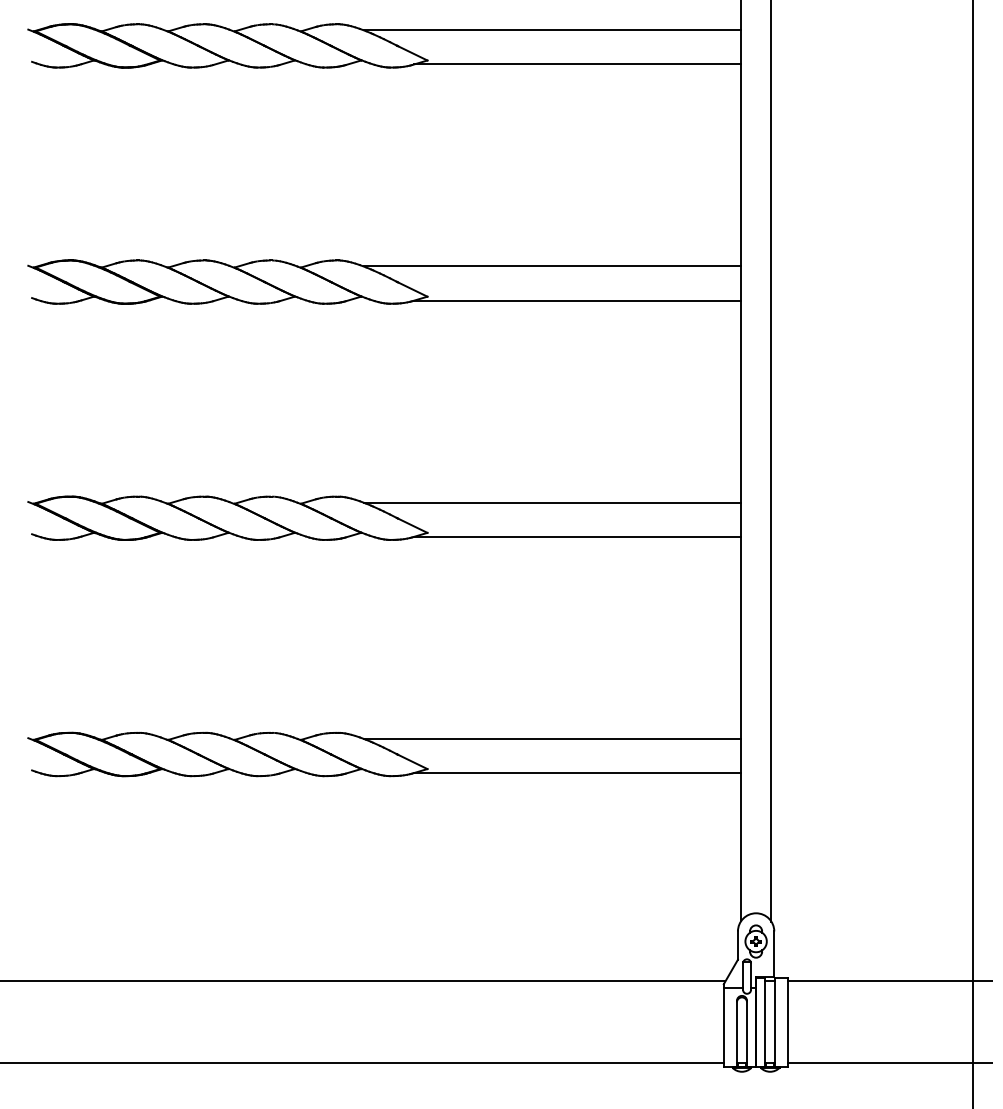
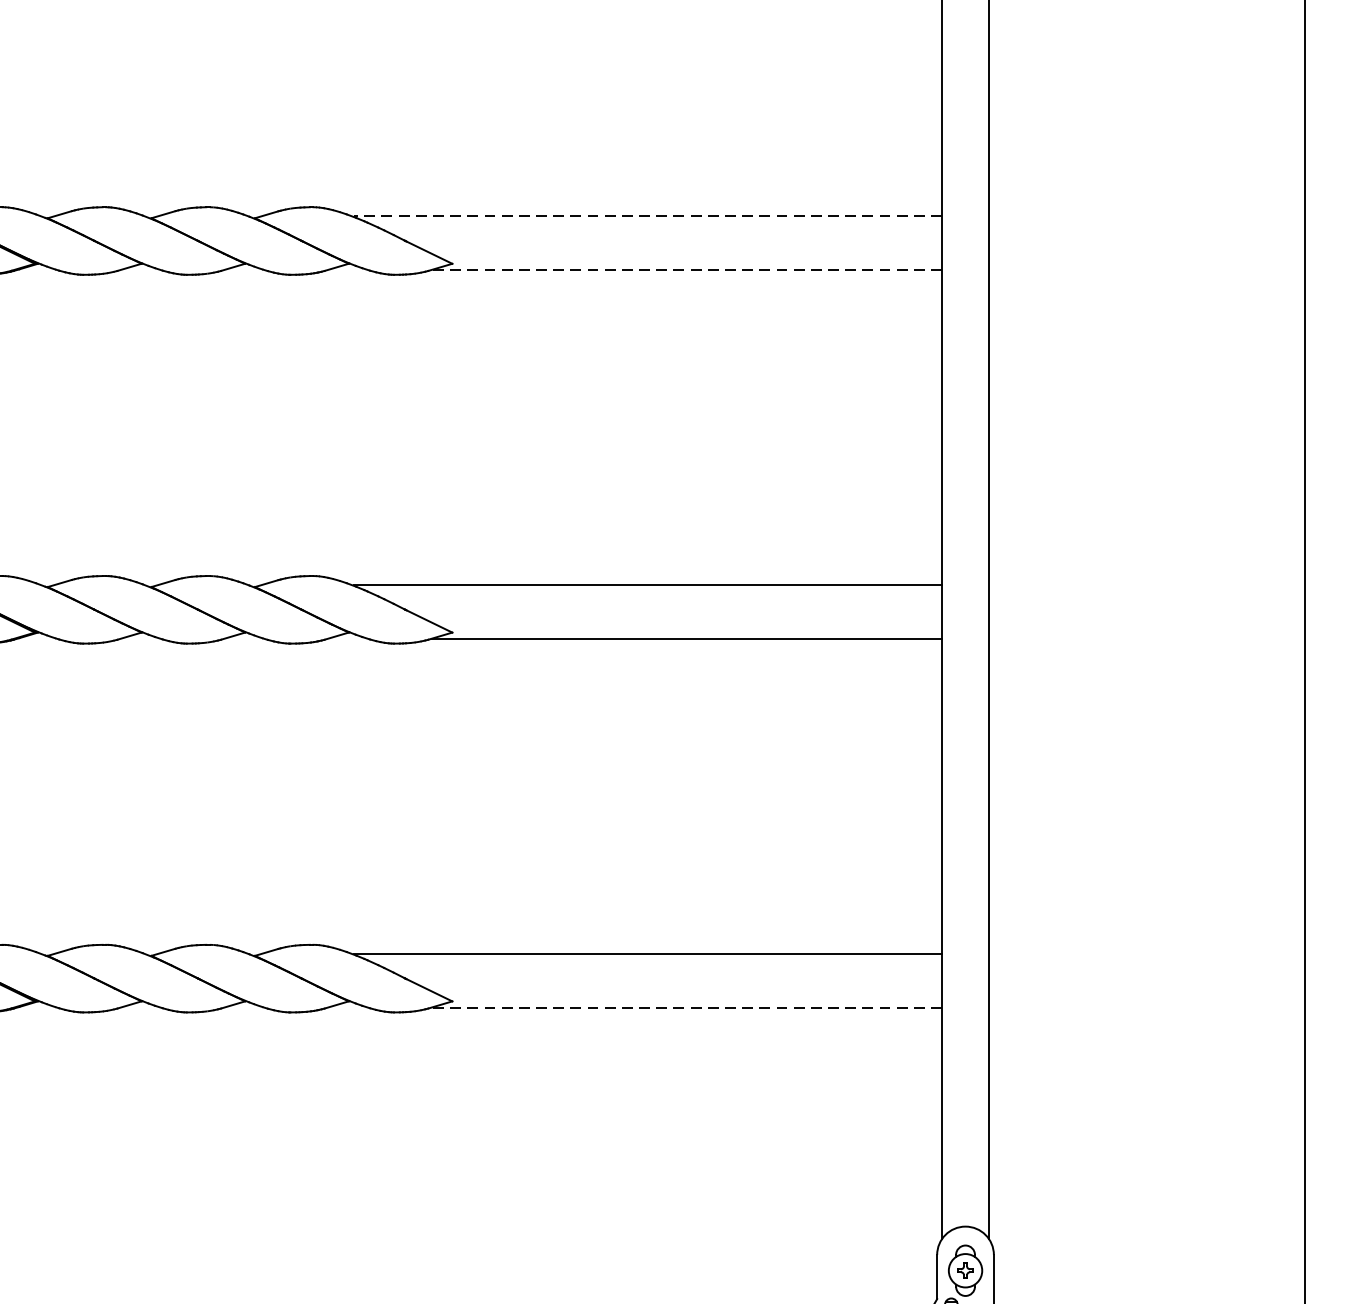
line: (552, 266) -> (647, 216), solid -> dashed
line: (577, 300) -> (686, 269), solid -> dashed
line: (577, 773) -> (686, 1008), solid -> dashed

